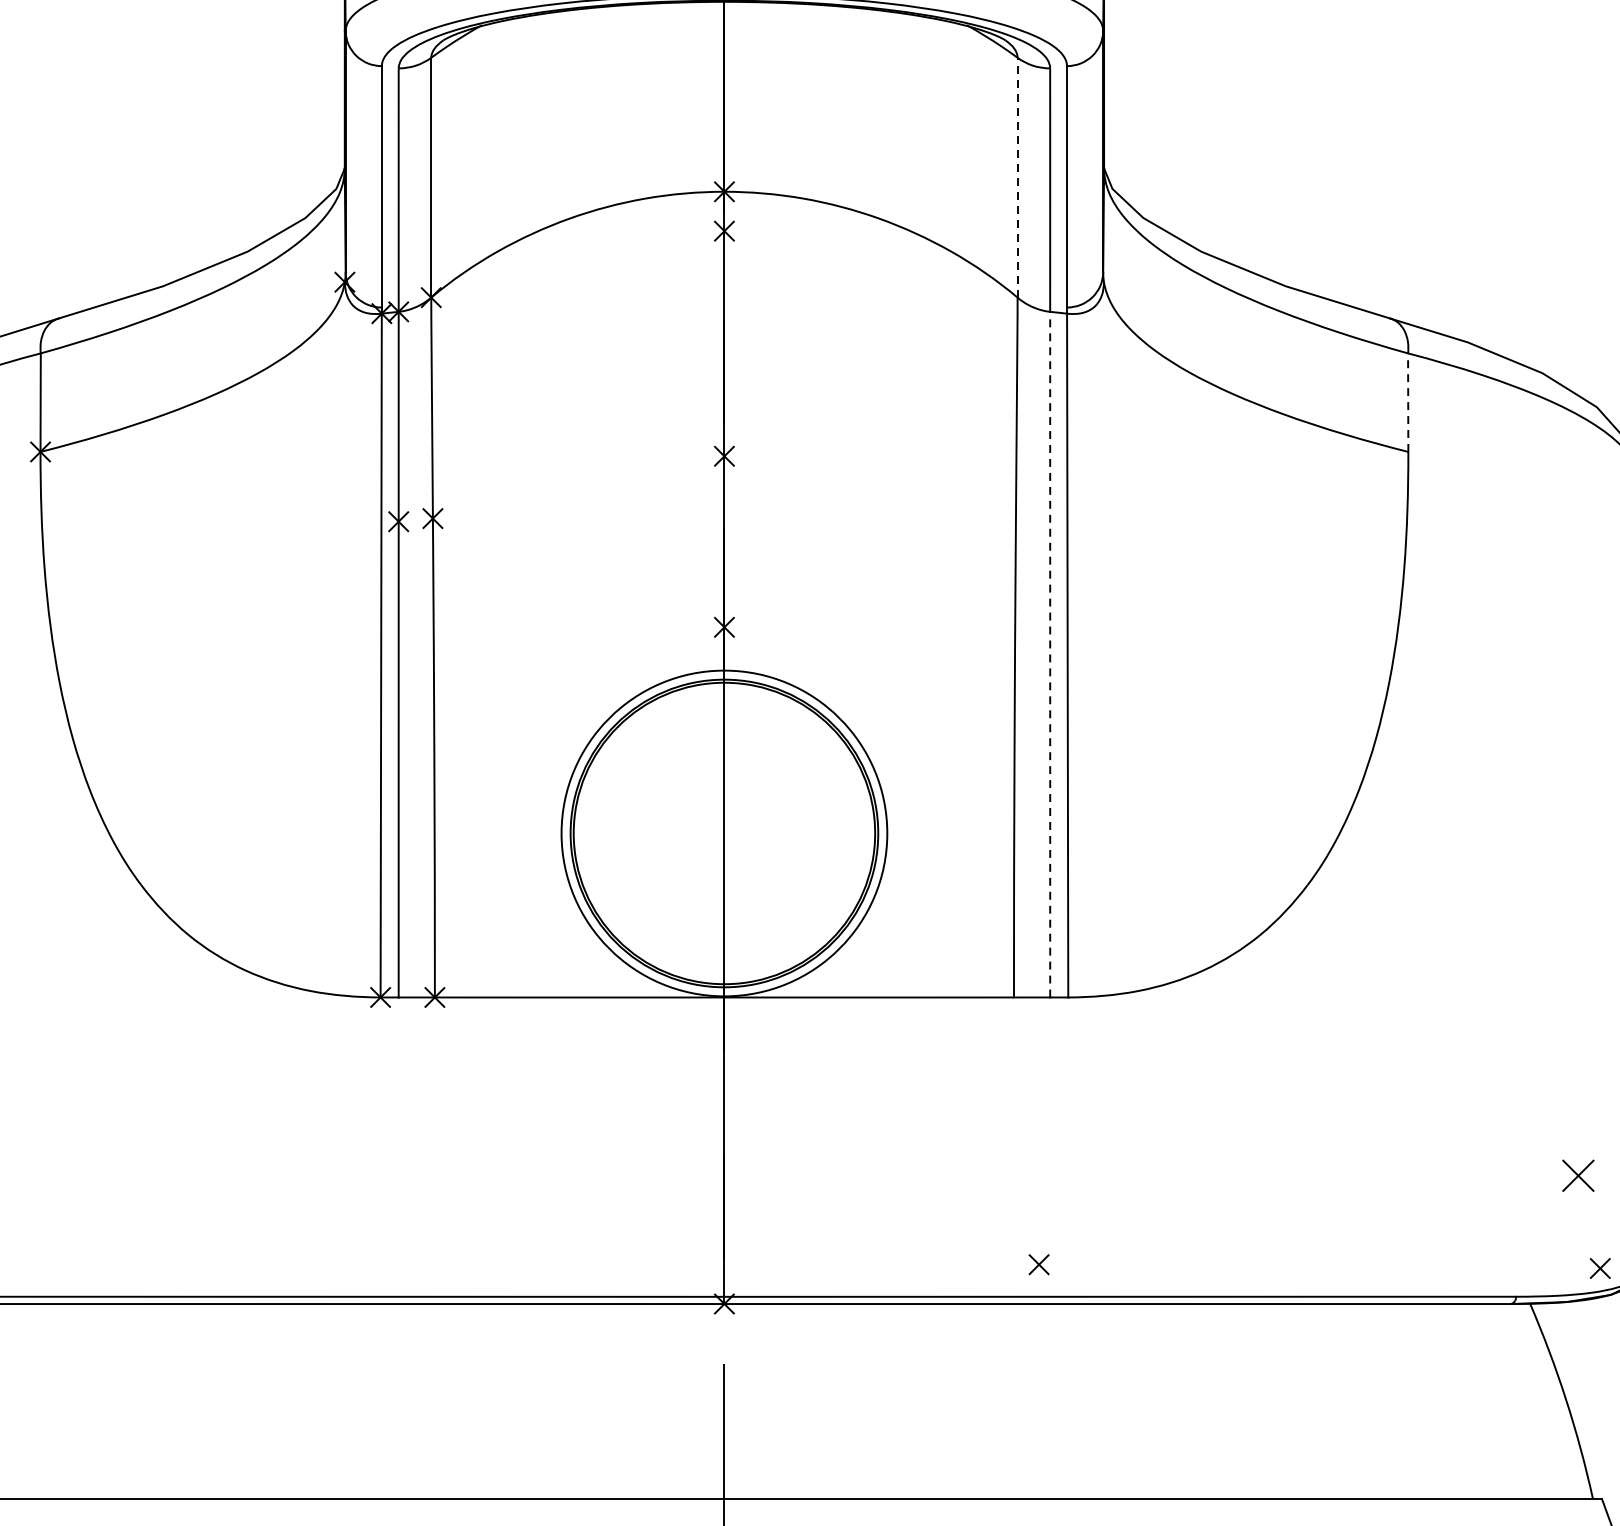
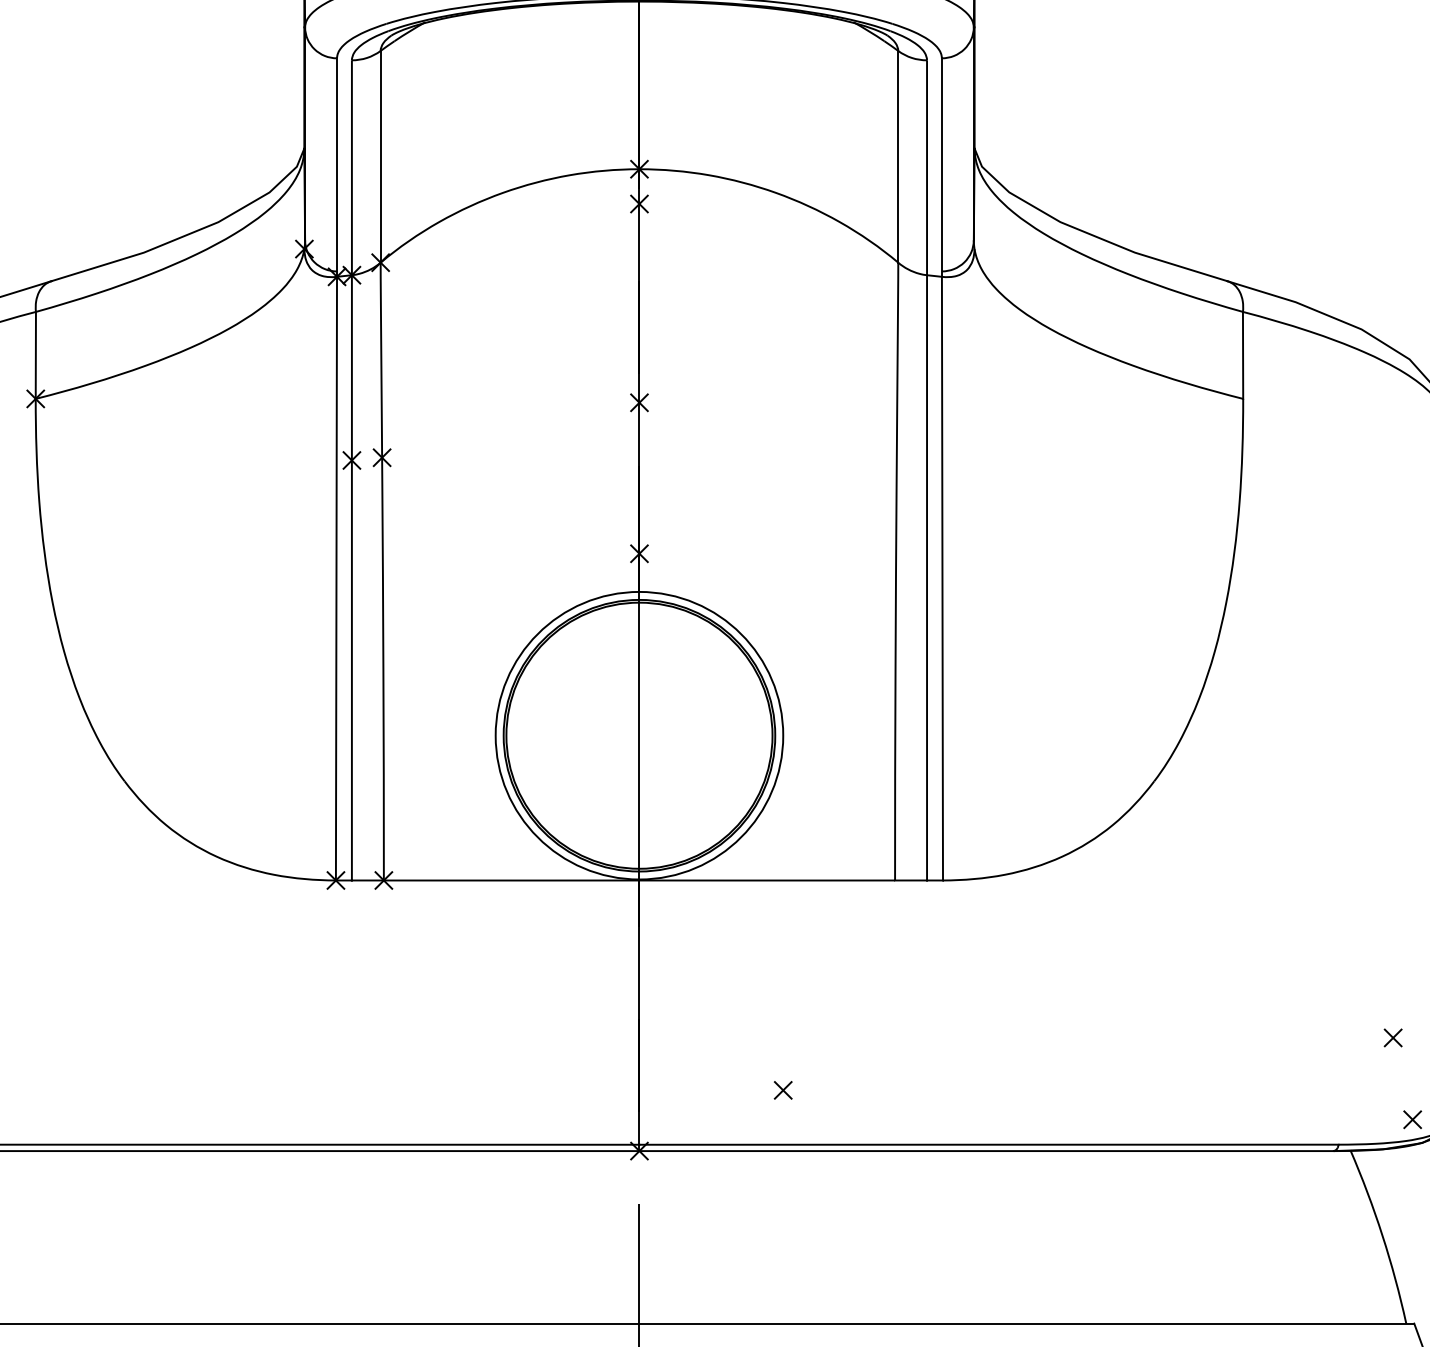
line: (1017, 177) -> (898, 156), dashed -> solid
line: (1408, 401) -> (1243, 354), dashed -> solid
line: (1050, 654) -> (927, 577), dashed -> solid
part: (1577, 1175) -> (1392, 1037), size x0.62
part: (1038, 1264) -> (782, 1090), moved

